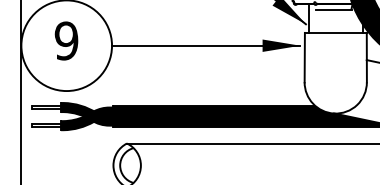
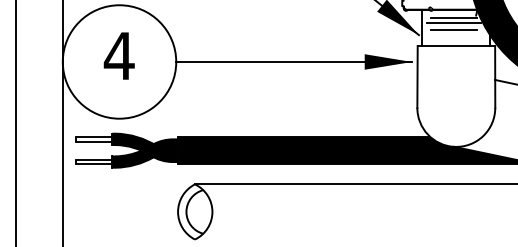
line: (333, 14) -> (453, 23), added
line: (333, 19) -> (453, 29), added
text: (65, 40) -> (118, 55), 9 -> 4

